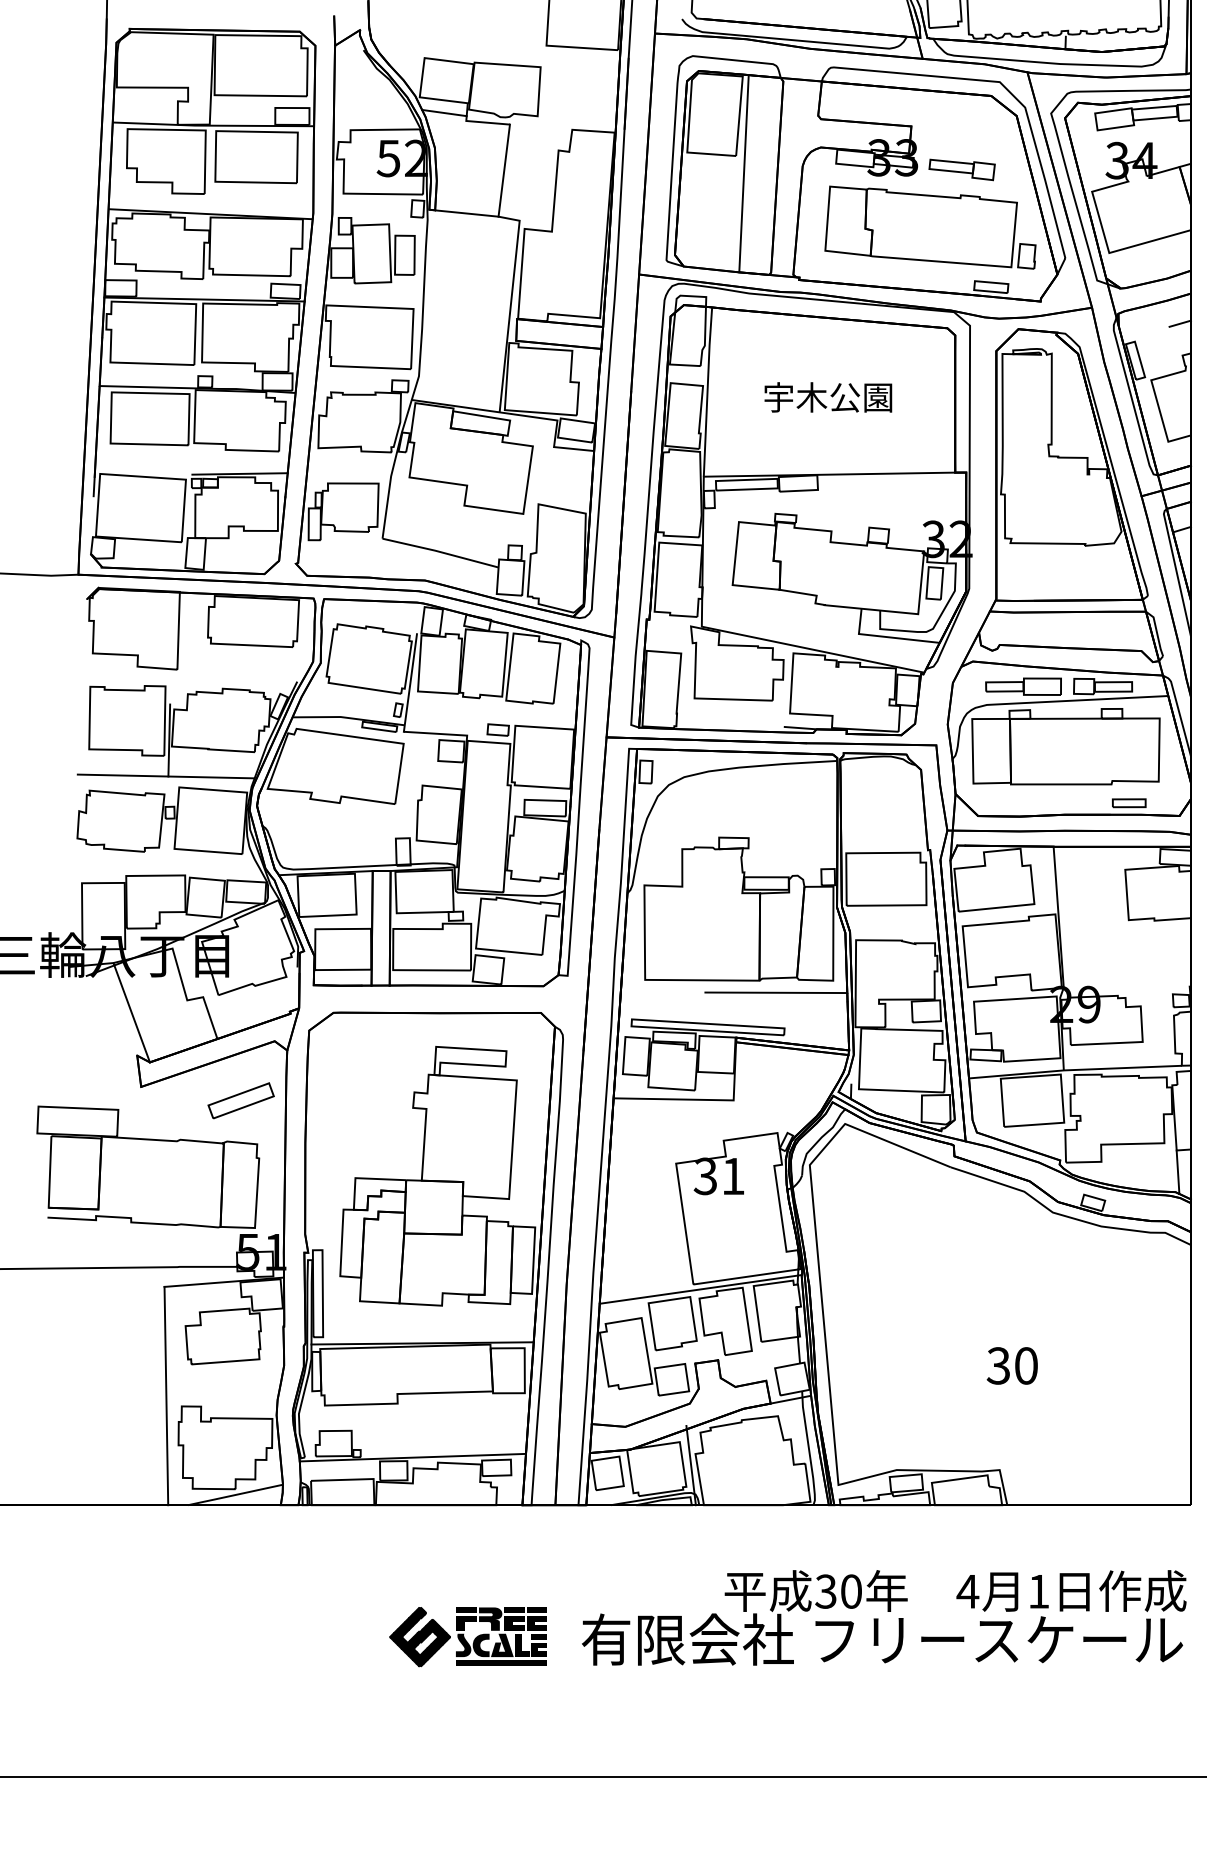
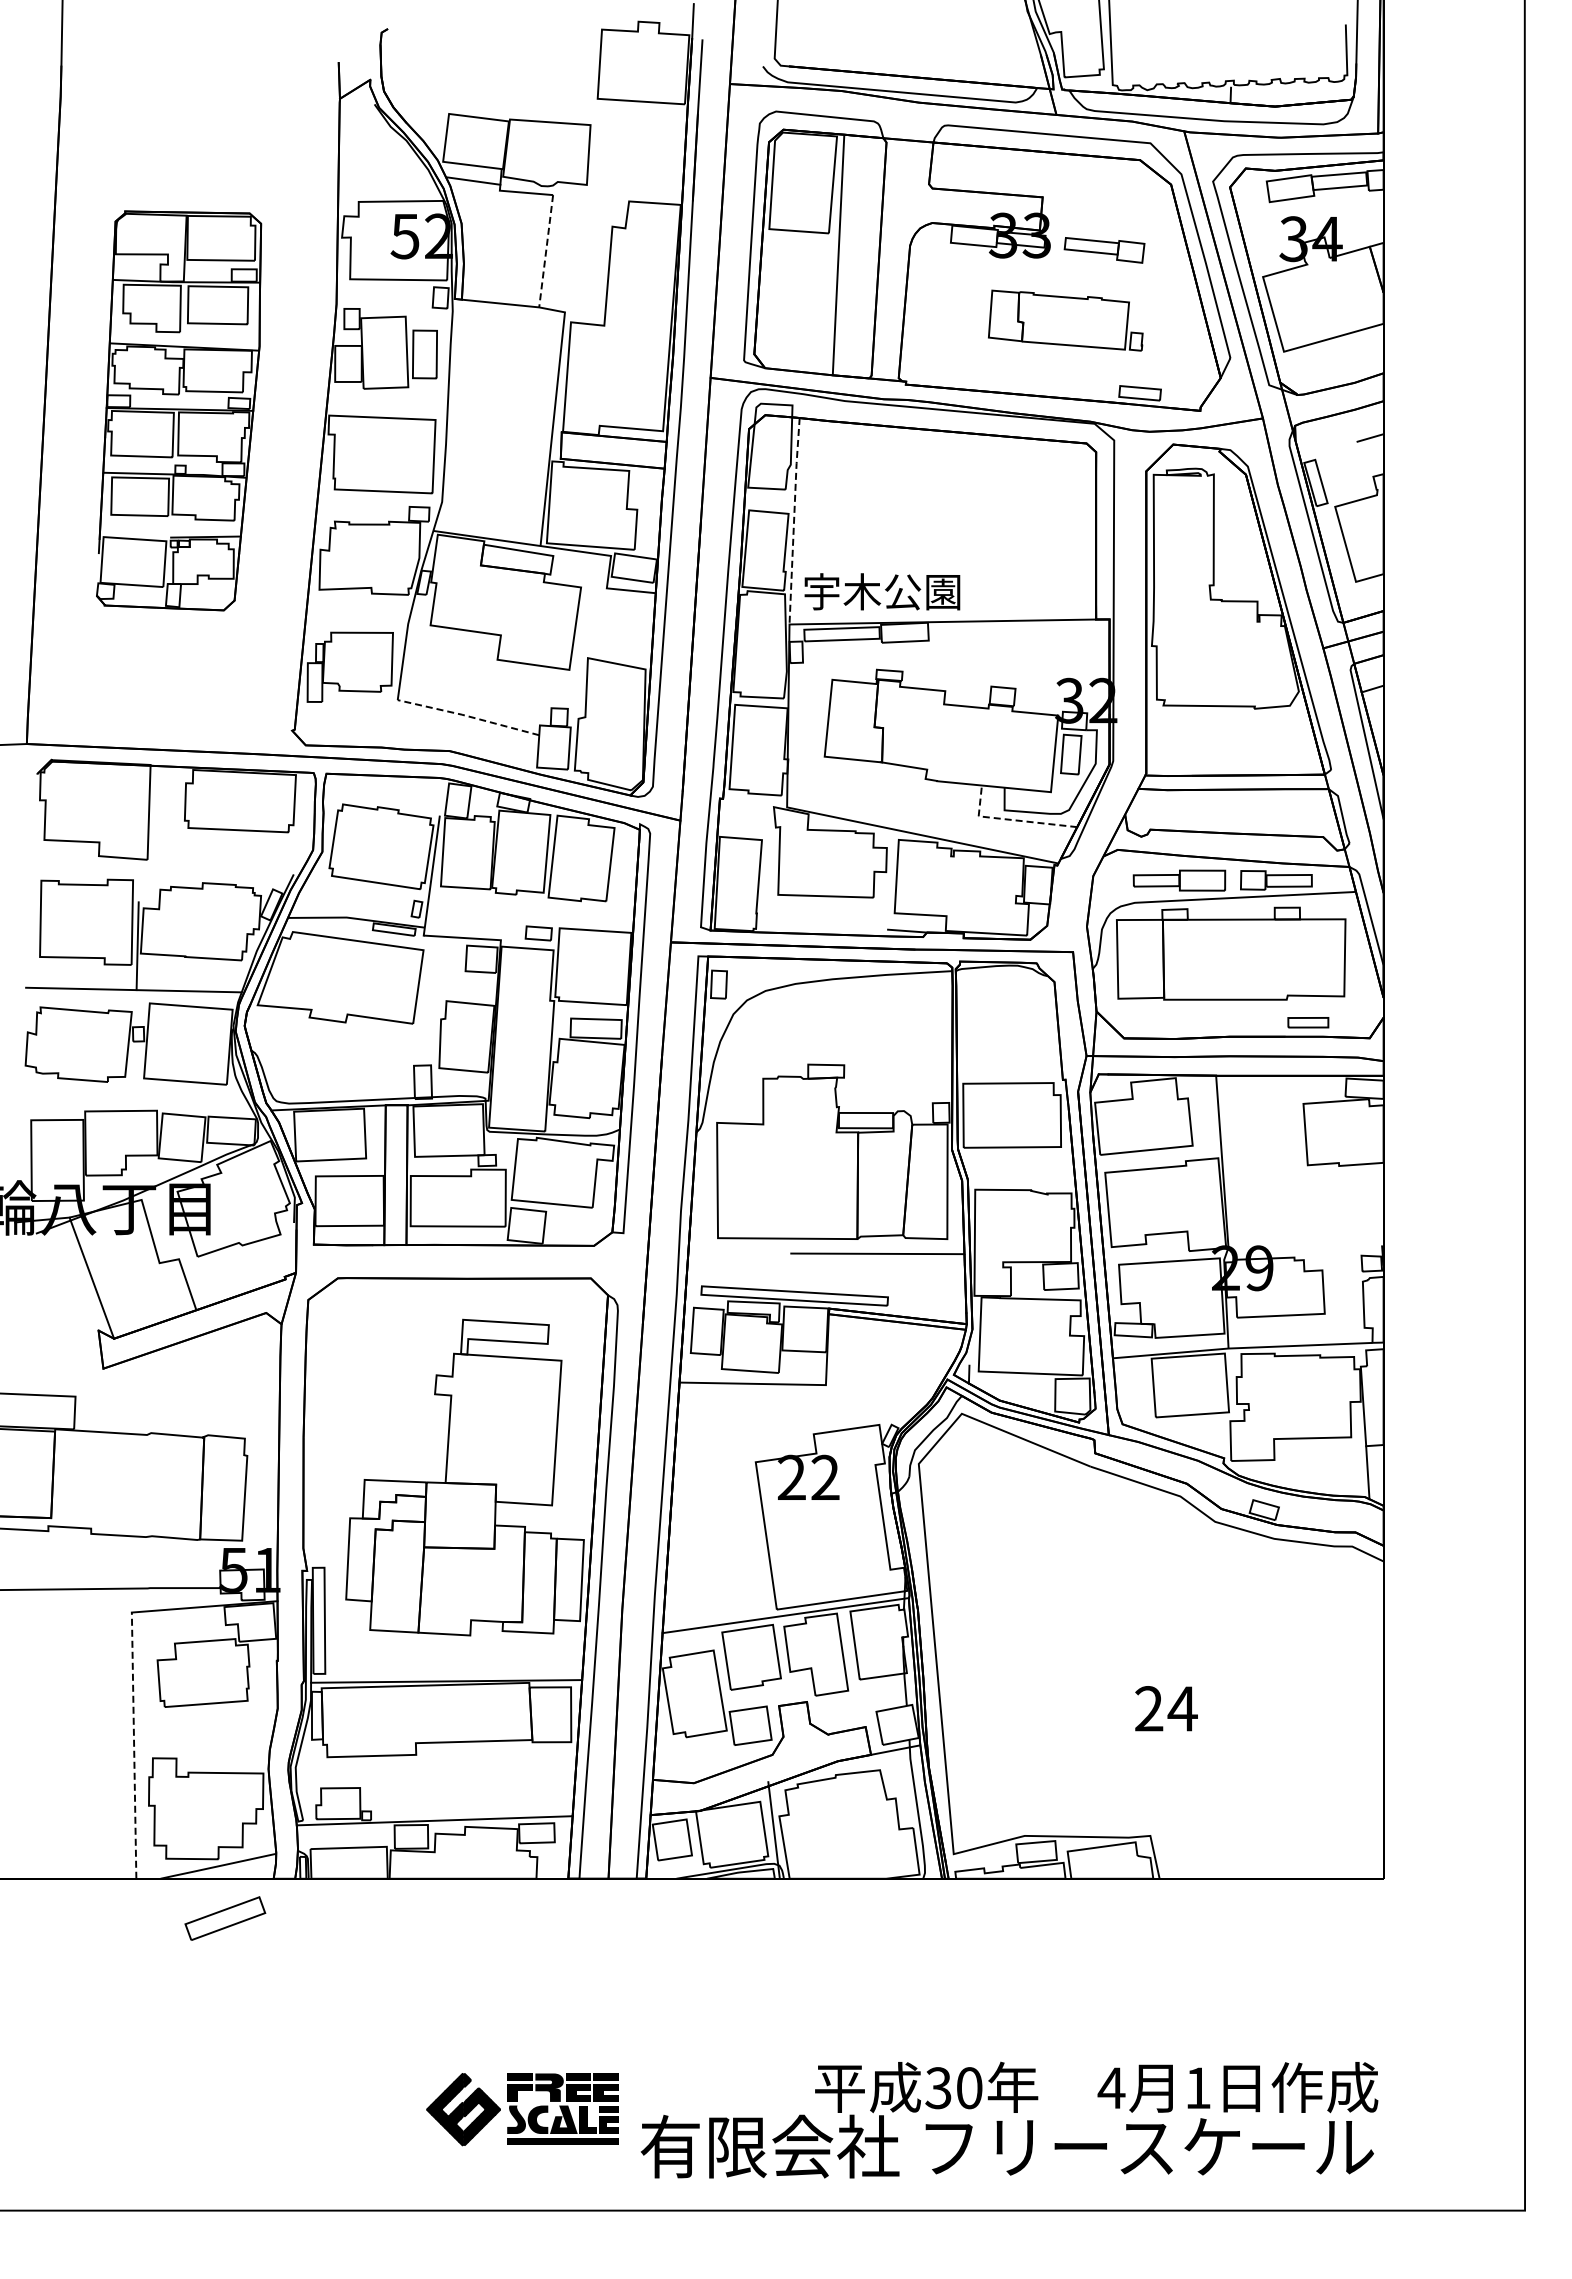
line: (504, 170) -> (546, 251), solid -> dashed
part: (930, 227) -> (1065, 320), size x0.6
part: (202, 301) -> (178, 410), size x0.6
line: (707, 391) -> (794, 520), solid -> dashed
text: (828, 397) -> (882, 591), moved
line: (439, 552) -> (467, 716), solid -> dashed
line: (886, 637) -> (1012, 820), solid -> dashed
part: (241, 1100) -> (225, 1918), moved
text: (719, 1176) -> (808, 1477), 31 -> 22
text: (1012, 1365) -> (1165, 1708), 30 -> 24
line: (166, 1395) -> (134, 1745), solid -> dashed
text: (884, 1617) -> (1009, 2119), moved
part: (468, 1637) -> (522, 2109), moved

